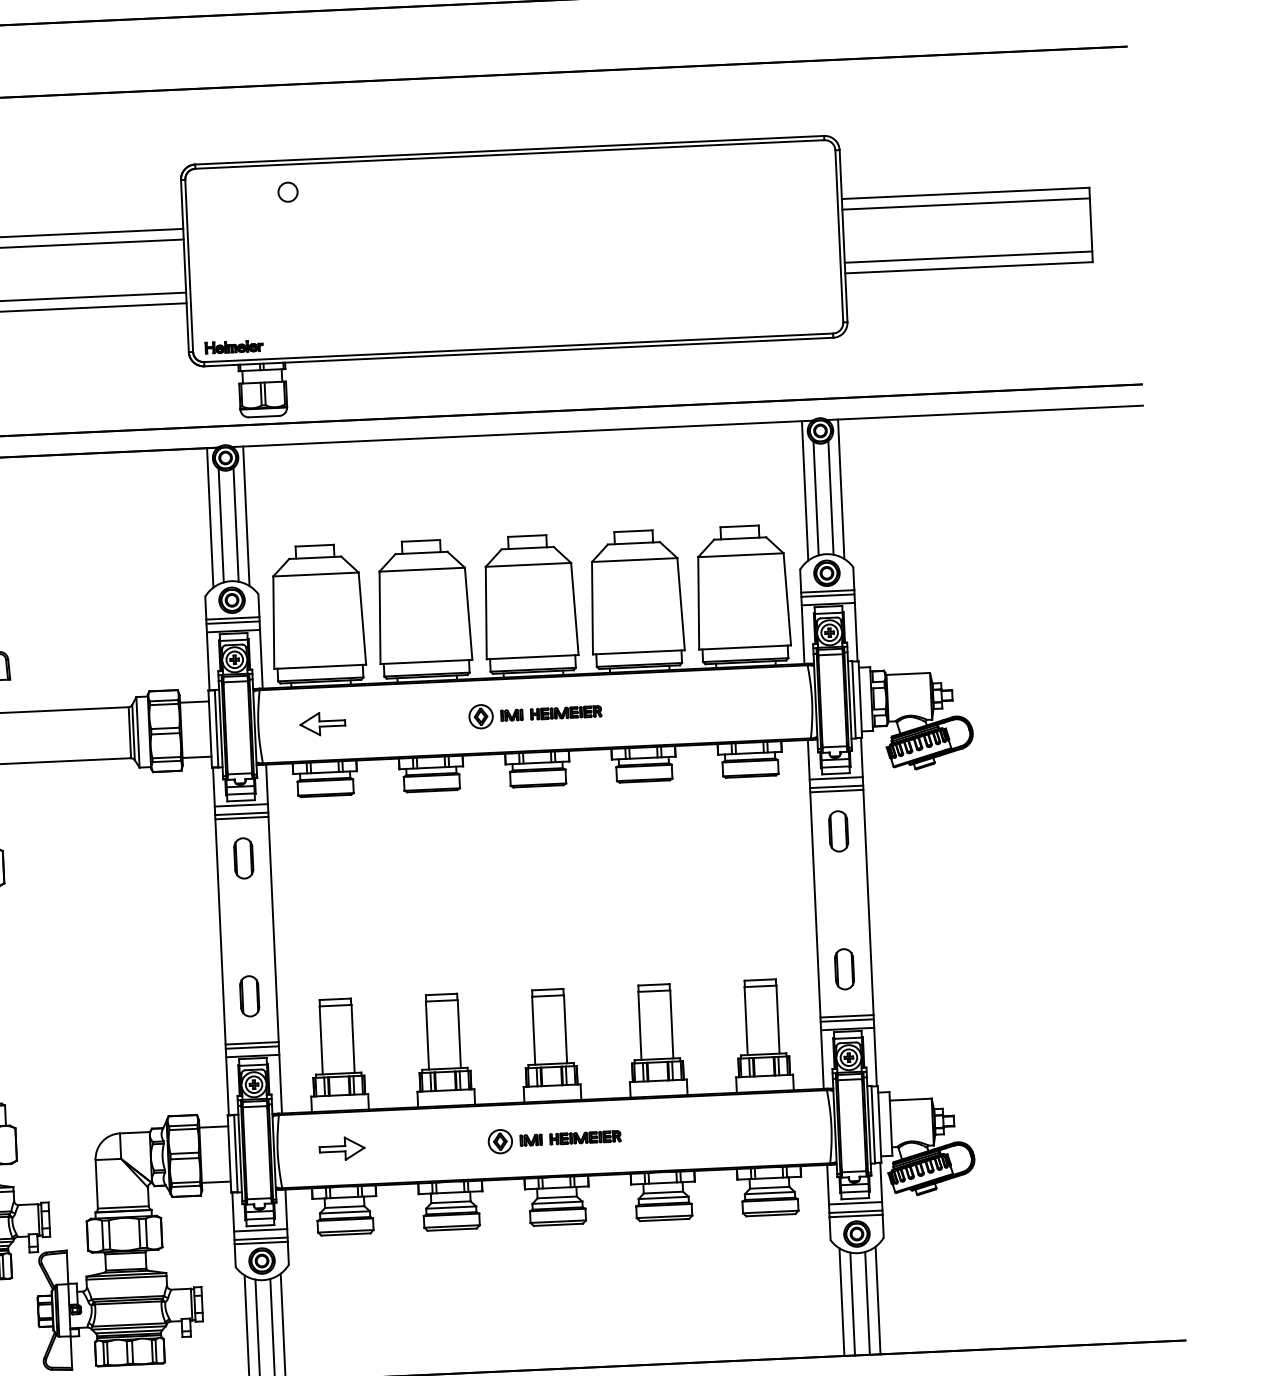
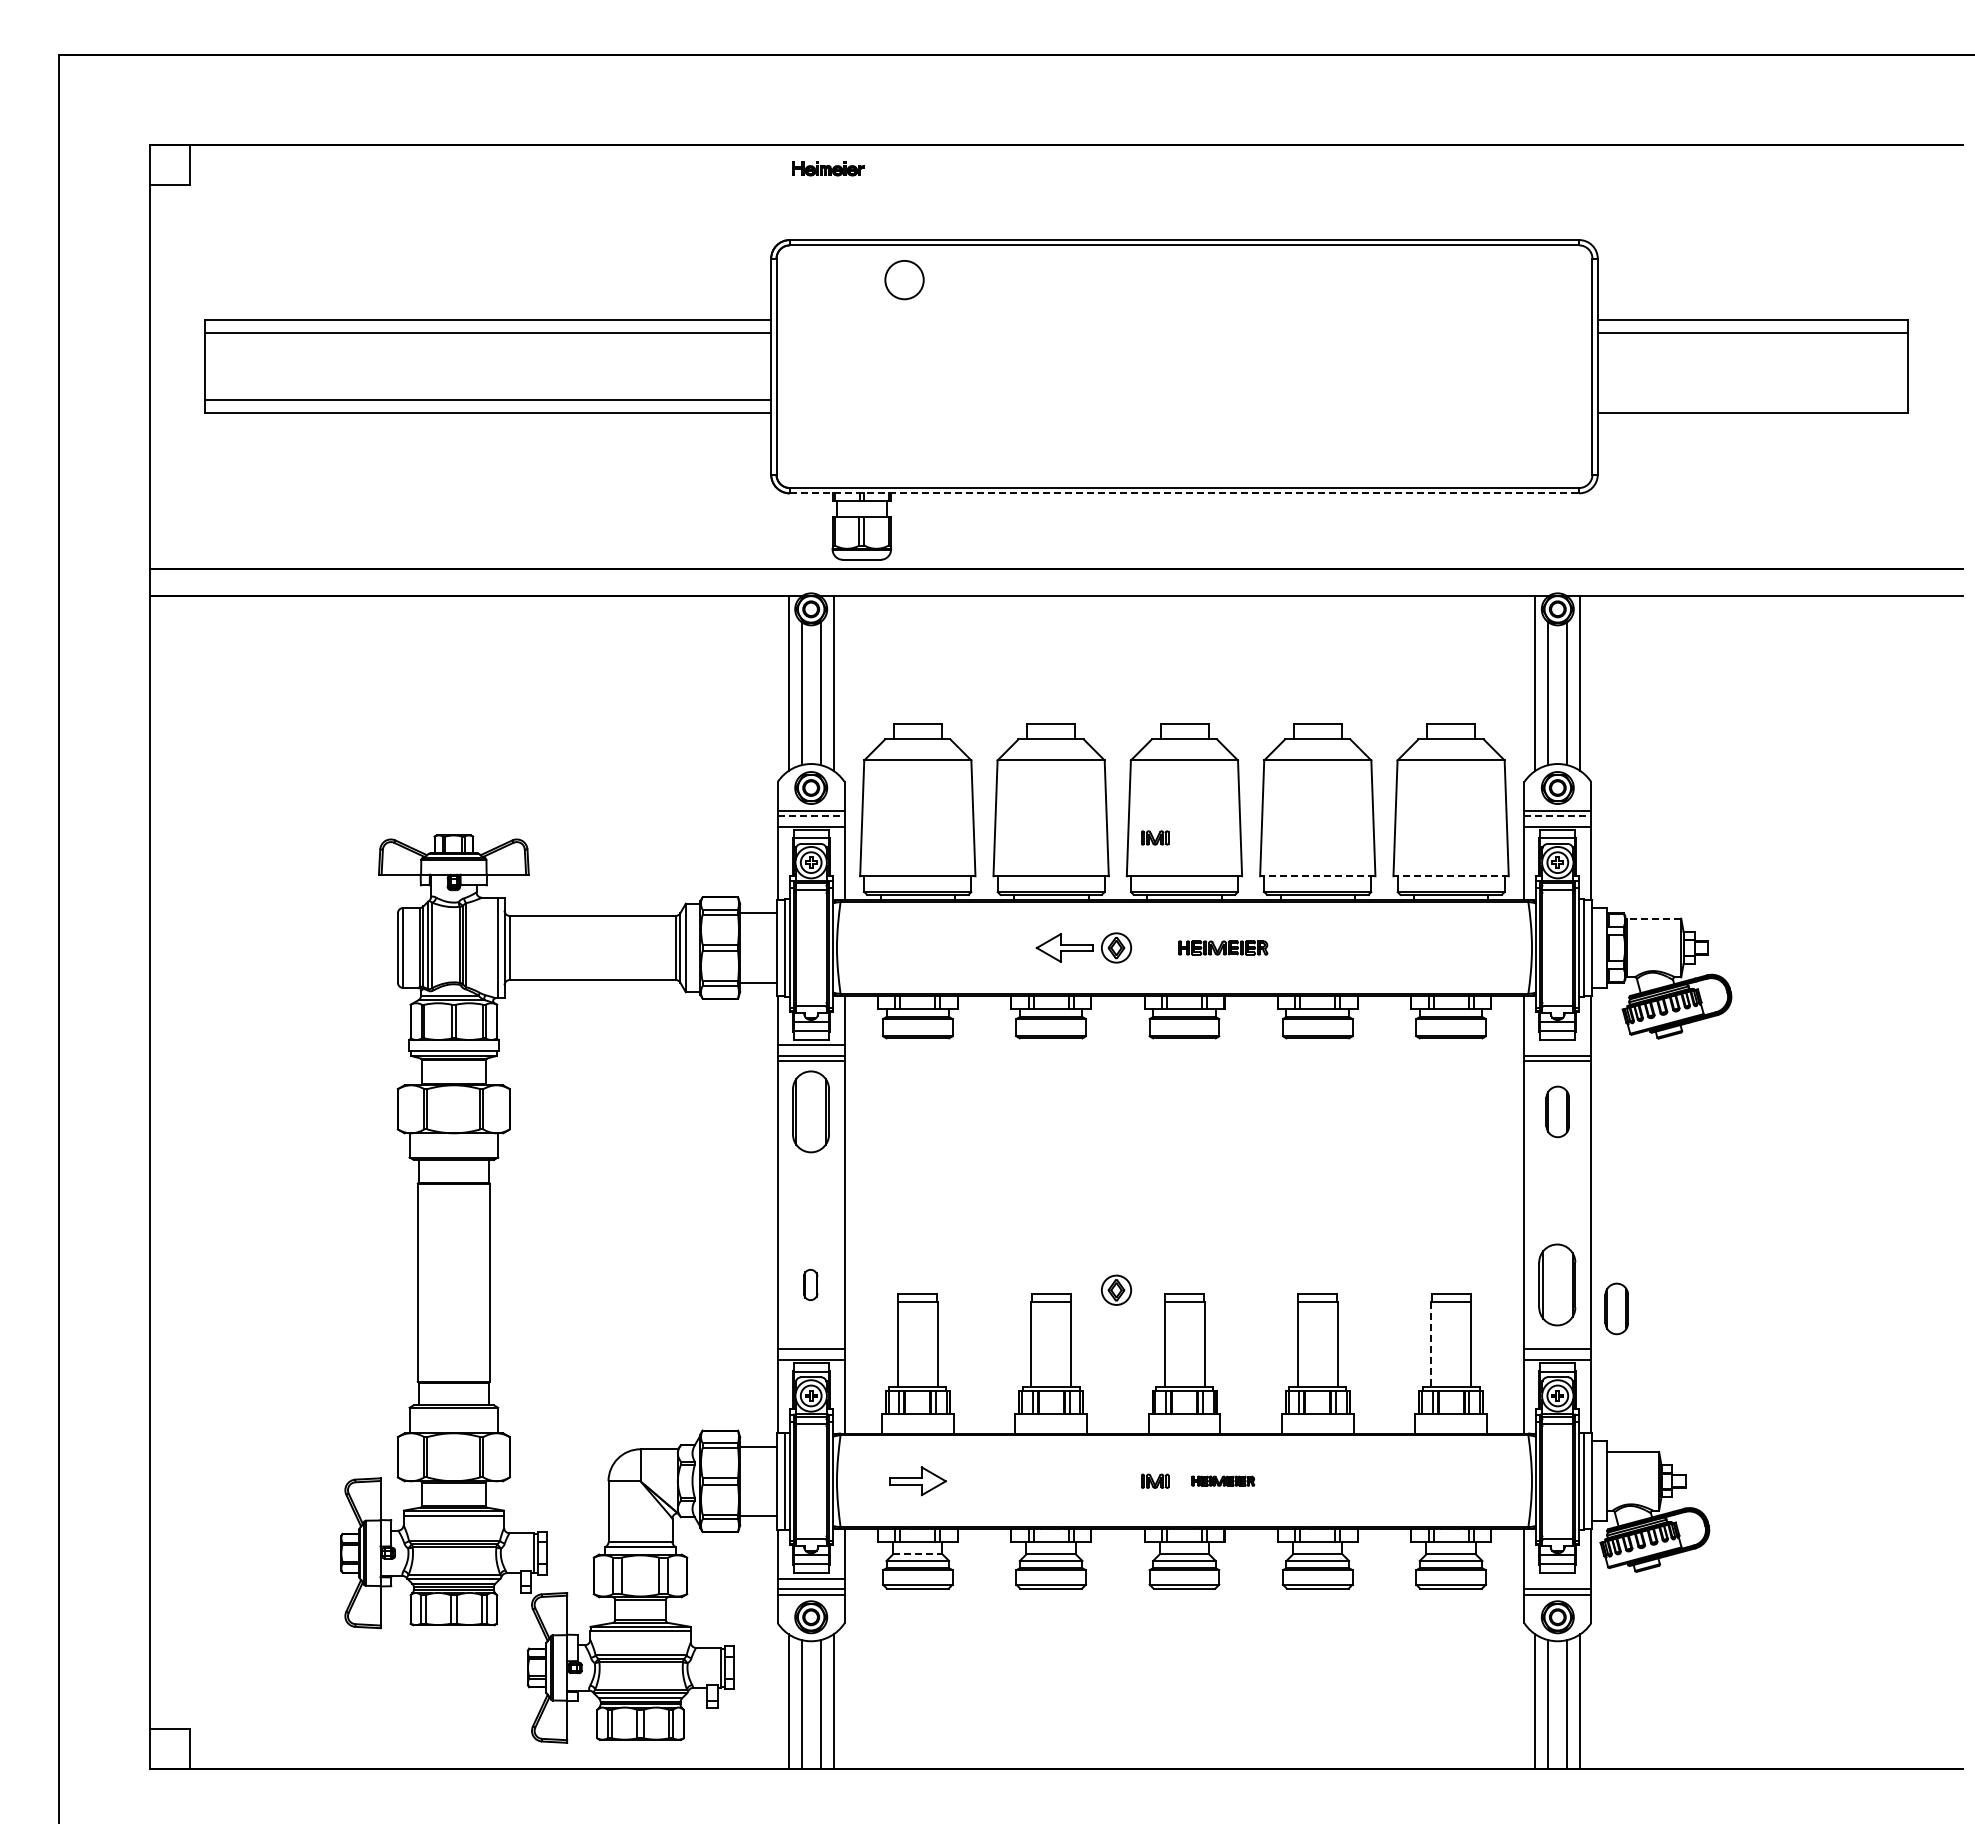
circle: (288, 191) -> (904, 279), size x1.6
line: (968, 257) -> (1752, 400), removed
part: (234, 346) -> (828, 168), moved
line: (518, 352) -> (1184, 493), solid -> dashed
line: (828, 596) -> (1558, 816), solid -> dashed
line: (233, 623) -> (811, 816), solid -> dashed
line: (745, 647) -> (1451, 876), solid -> dashed
line: (638, 652) -> (1317, 876), solid -> dashed
line: (907, 673) -> (1653, 918), solid -> dashed
part: (512, 714) -> (1155, 837), moved
part: (322, 723) -> (1064, 947), moved
line: (836, 778) -> (1557, 1045), removed
part: (244, 858) -> (811, 1111), size x1.6
part: (844, 968) -> (1557, 1284), size x1.6
part: (892, 985) -> (1616, 1308), added
part: (249, 995) -> (810, 1284), size x0.6
line: (846, 1015) -> (1557, 1343), removed
line: (746, 1021) -> (1431, 1344), solid -> dashed
line: (251, 1042) -> (810, 1343), removed
part: (585, 1137) -> (1223, 1480), size x0.7
part: (500, 1141) -> (1116, 1289), moved
line: (855, 1203) -> (1557, 1578), removed
line: (344, 1207) -> (917, 1554), solid -> dashed

